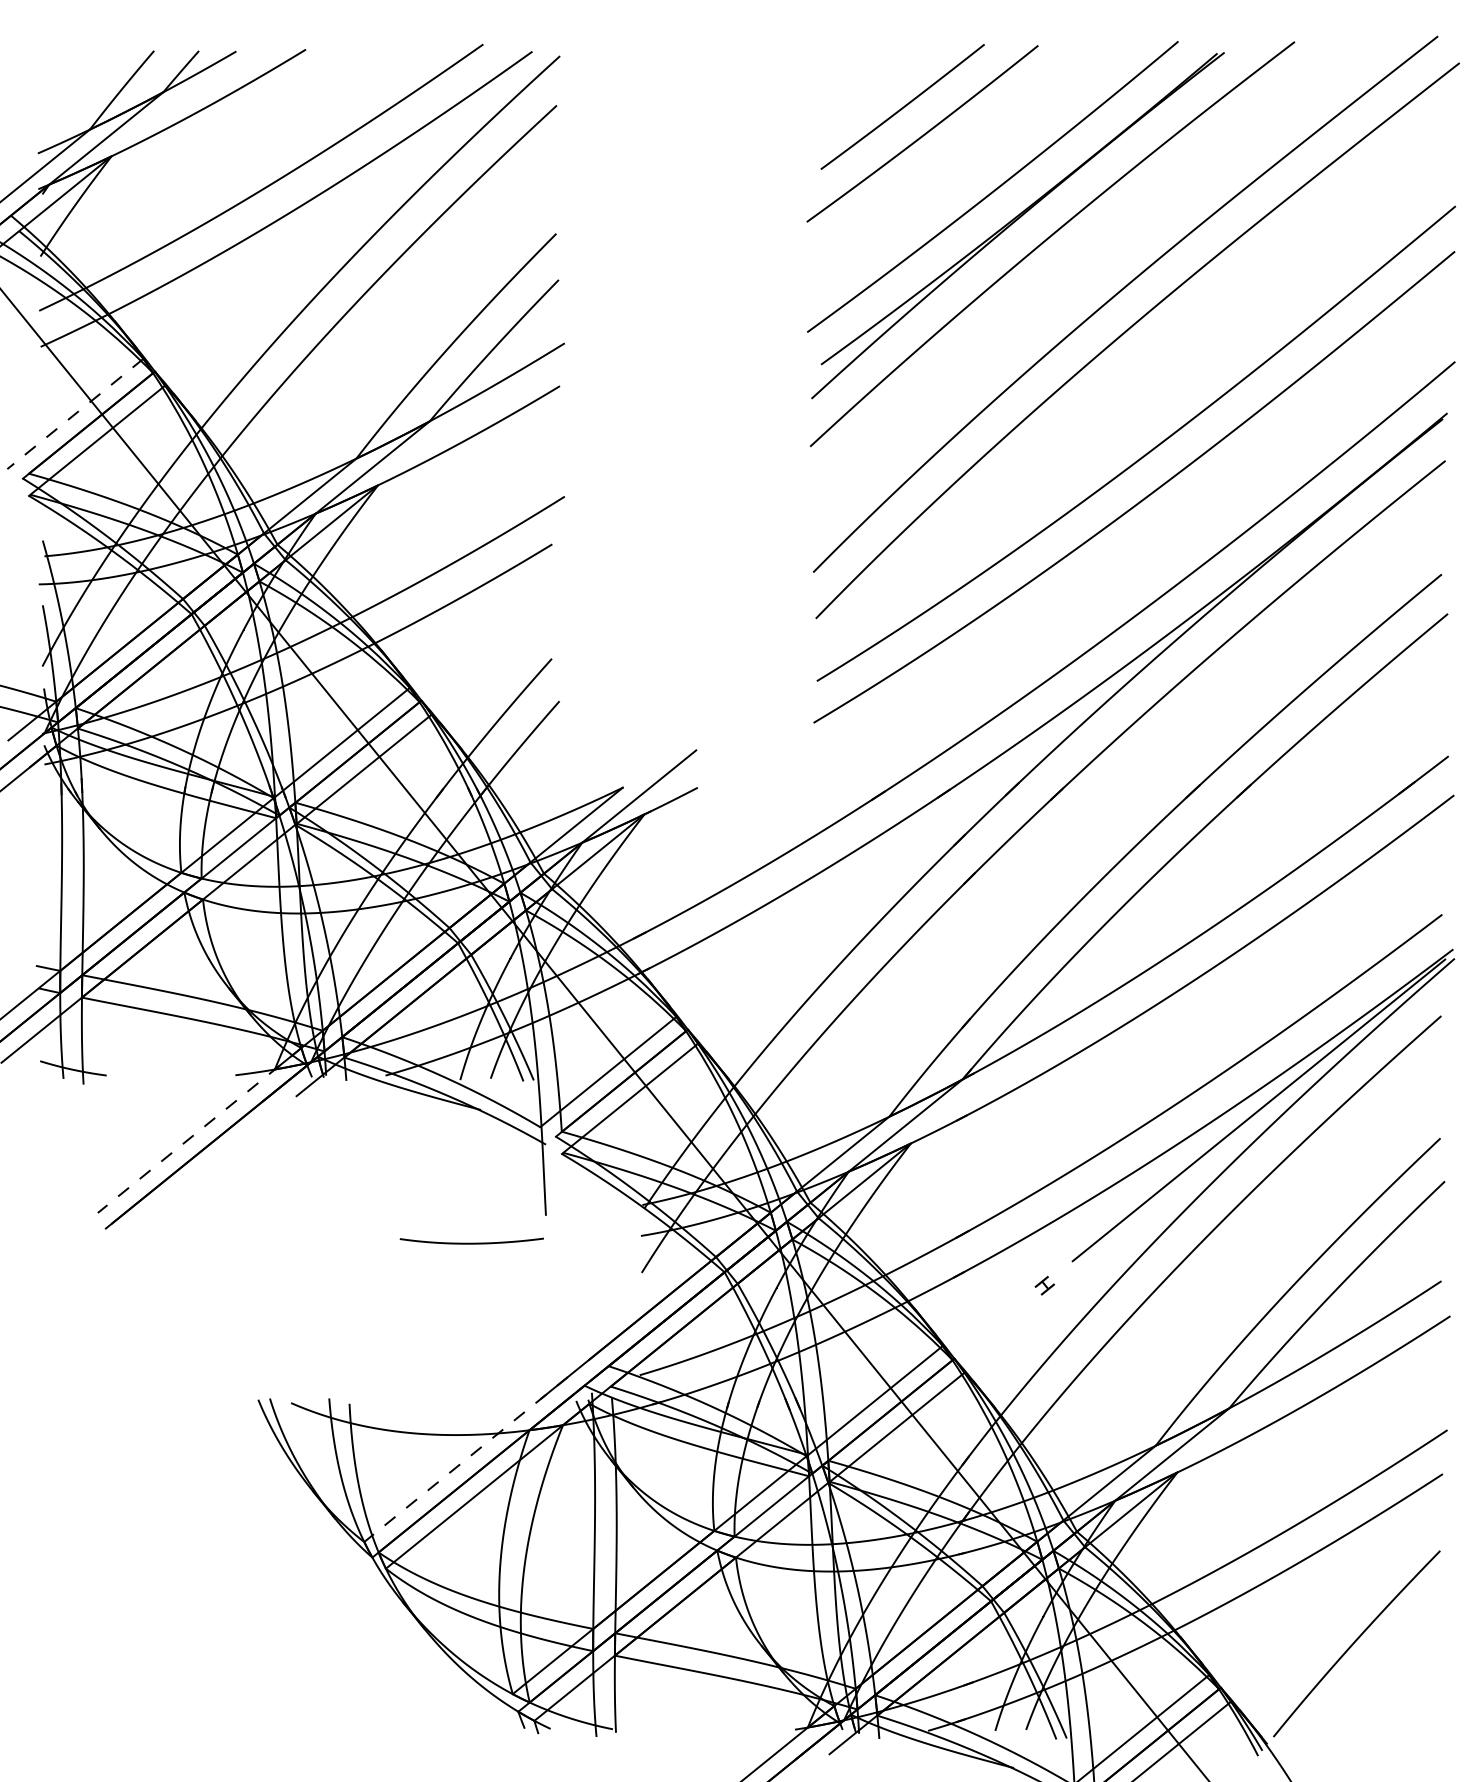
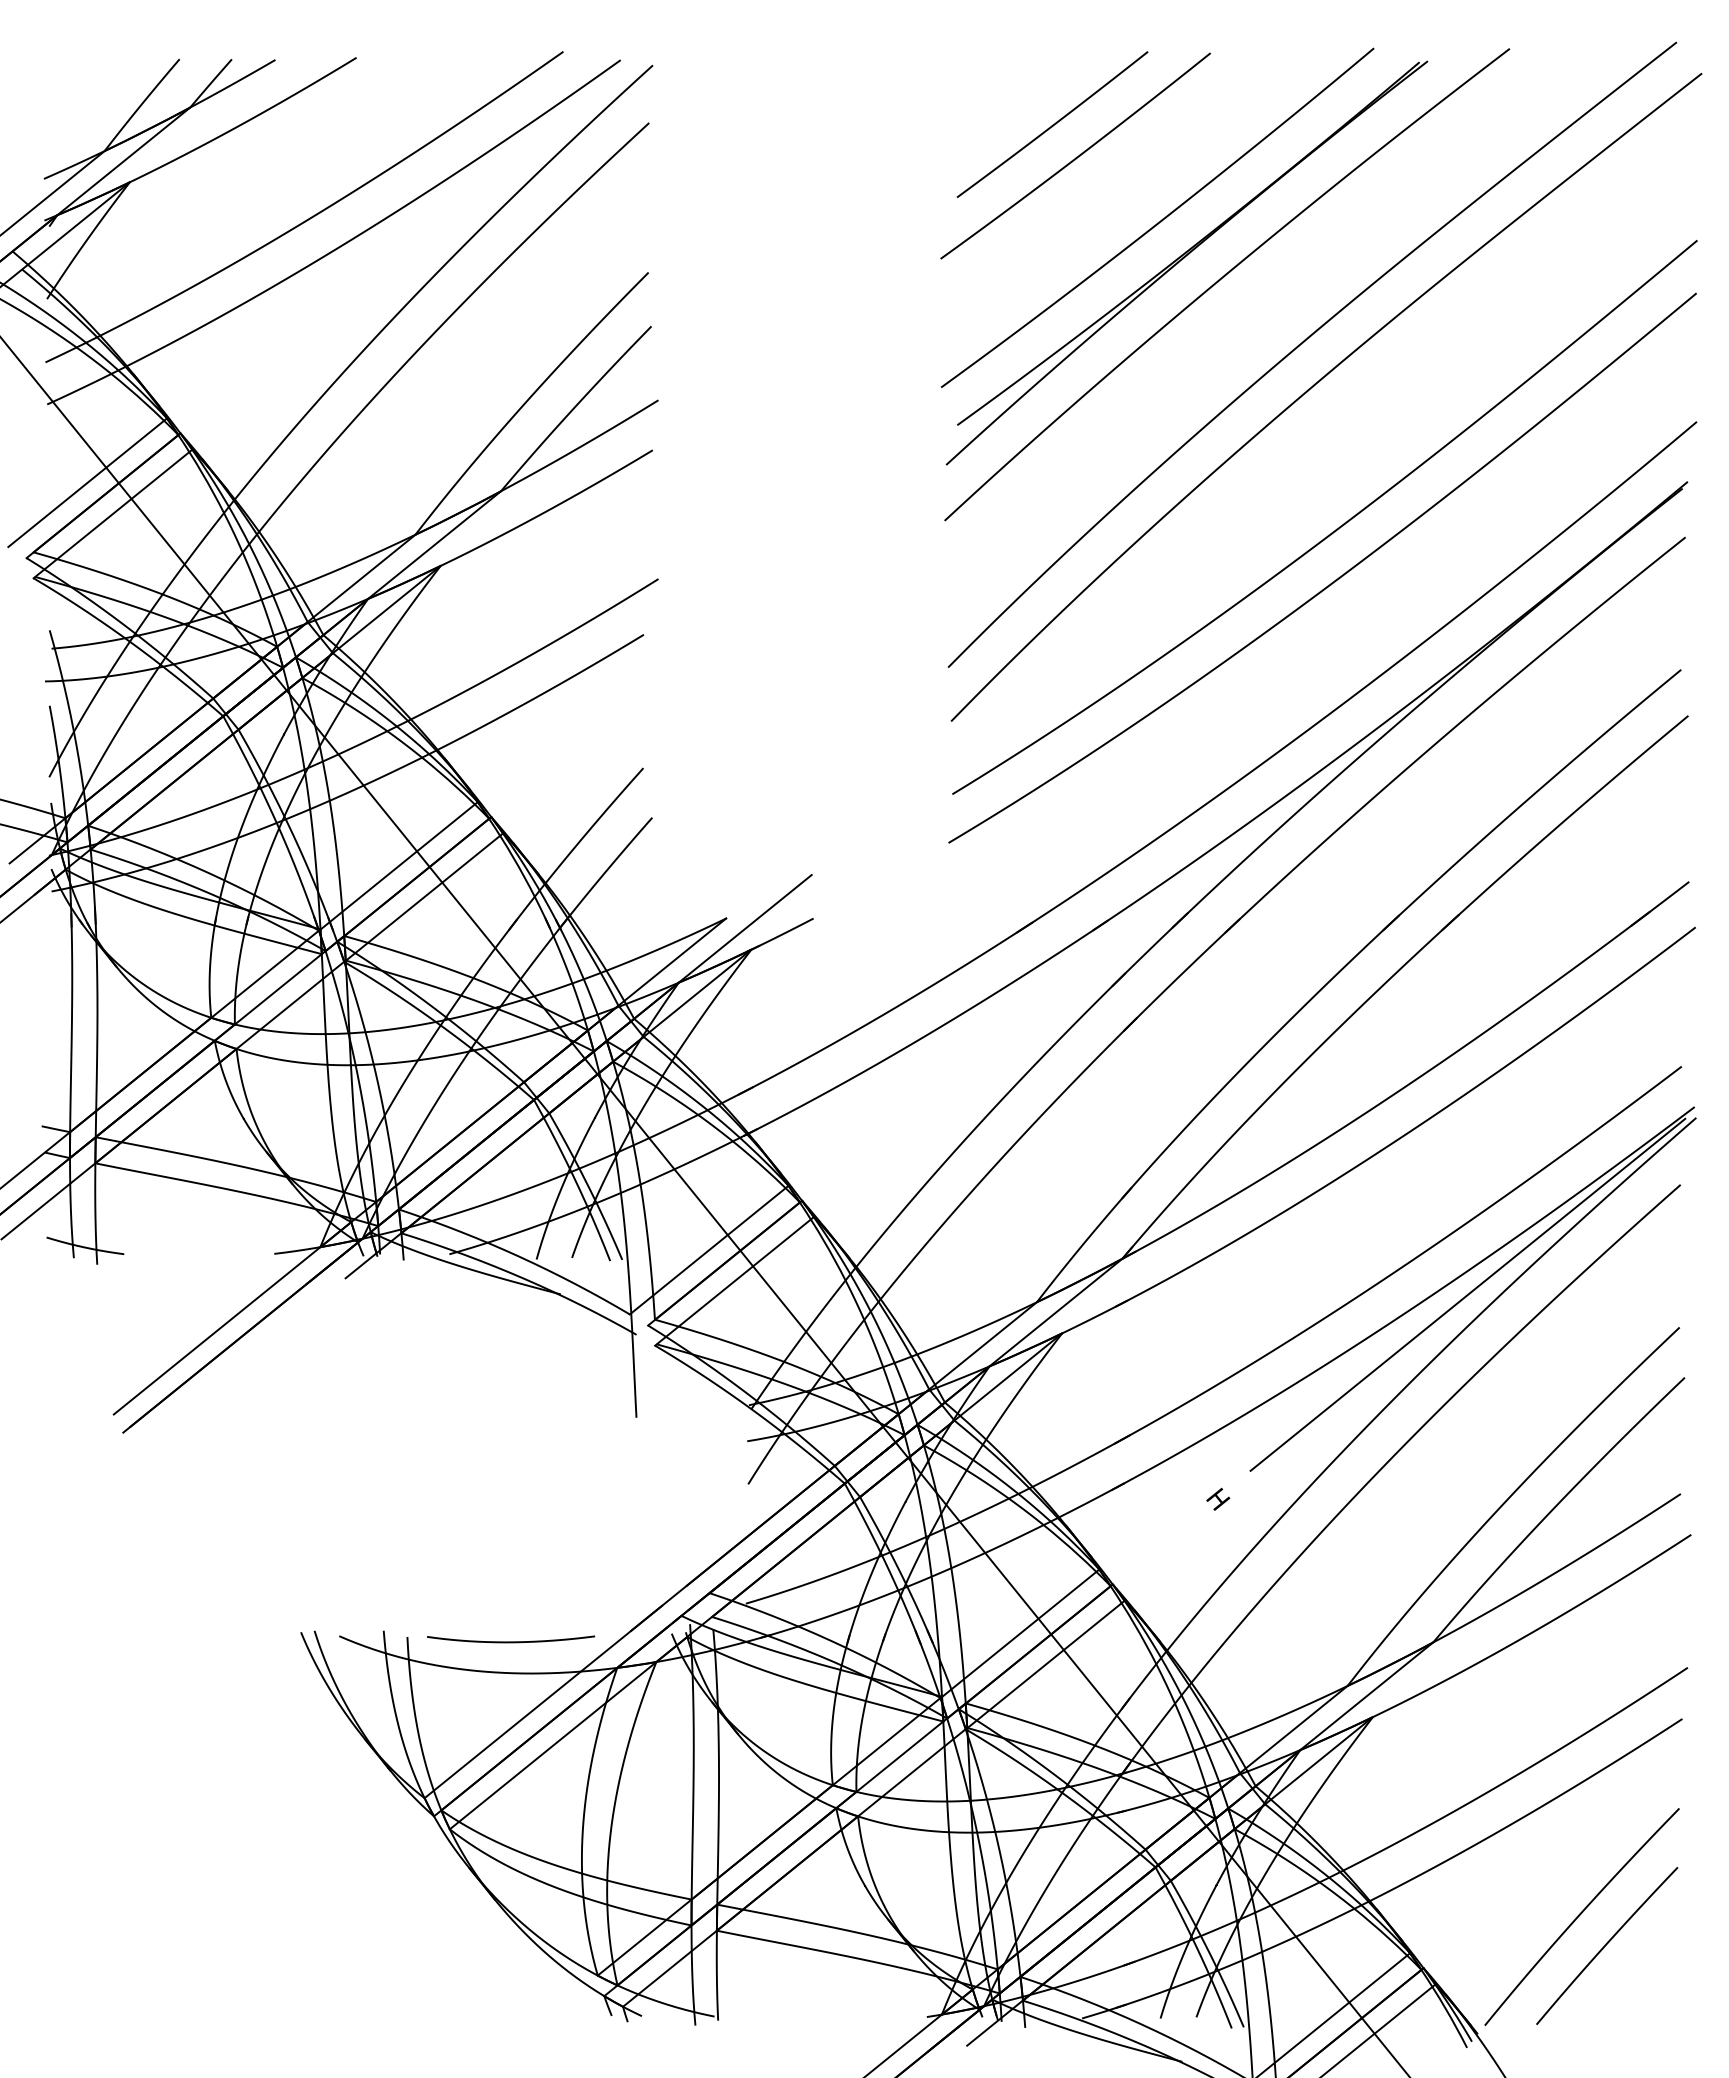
line: (75, 414) -> (87, 483), dashed -> solid
line: (199, 1130) -> (232, 1318), dashed -> solid
curve: (472, 1243) -> (511, 1641), moved
line: (466, 1459) -> (543, 1702), dashed -> solid
curve: (1378, 1667) -> (1607, 1944), added

